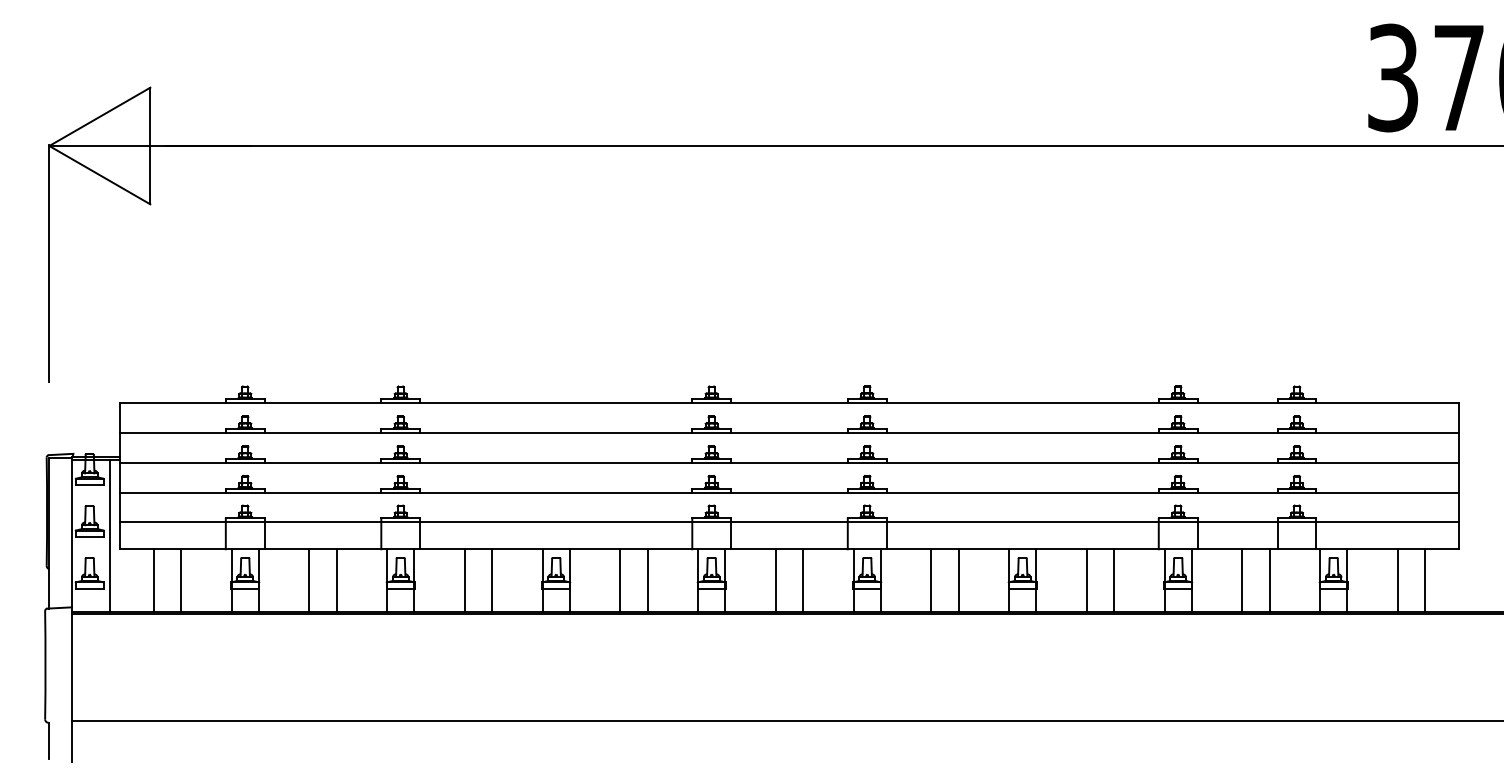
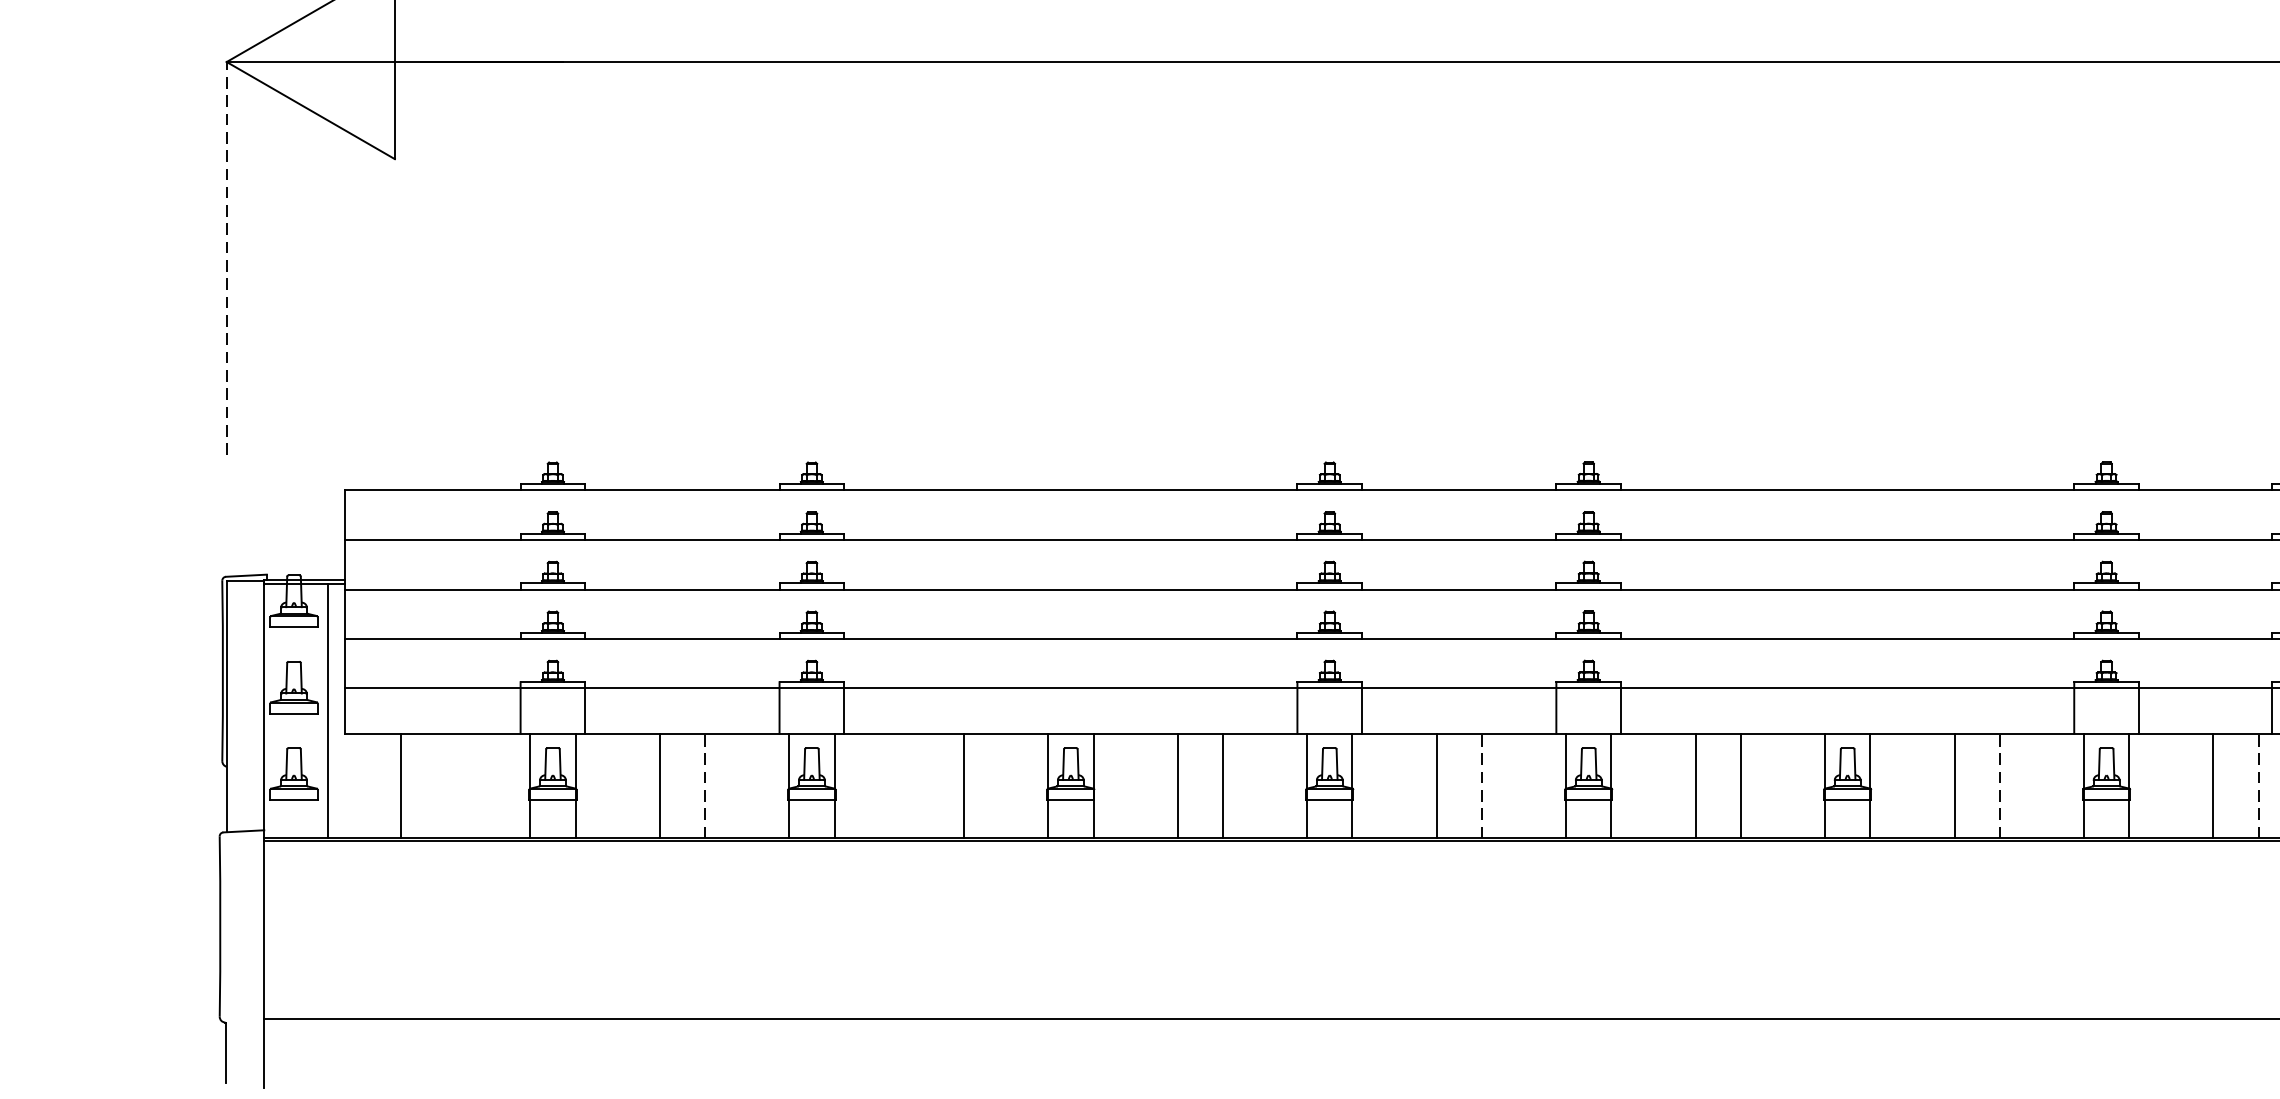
line: (49, 263) -> (226, 257), solid -> dashed
line: (181, 580) -> (446, 785), removed
line: (336, 580) -> (704, 785), solid -> dashed
line: (464, 580) -> (918, 785), removed
line: (803, 580) -> (1482, 785), solid -> dashed
line: (1114, 580) -> (2000, 785), solid -> dashed
line: (1269, 580) -> (2258, 785), solid -> dashed

